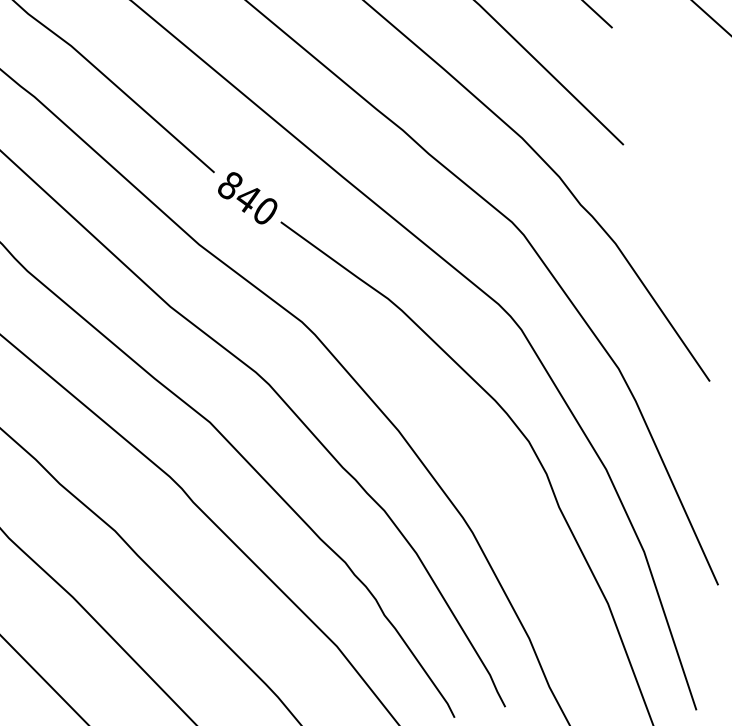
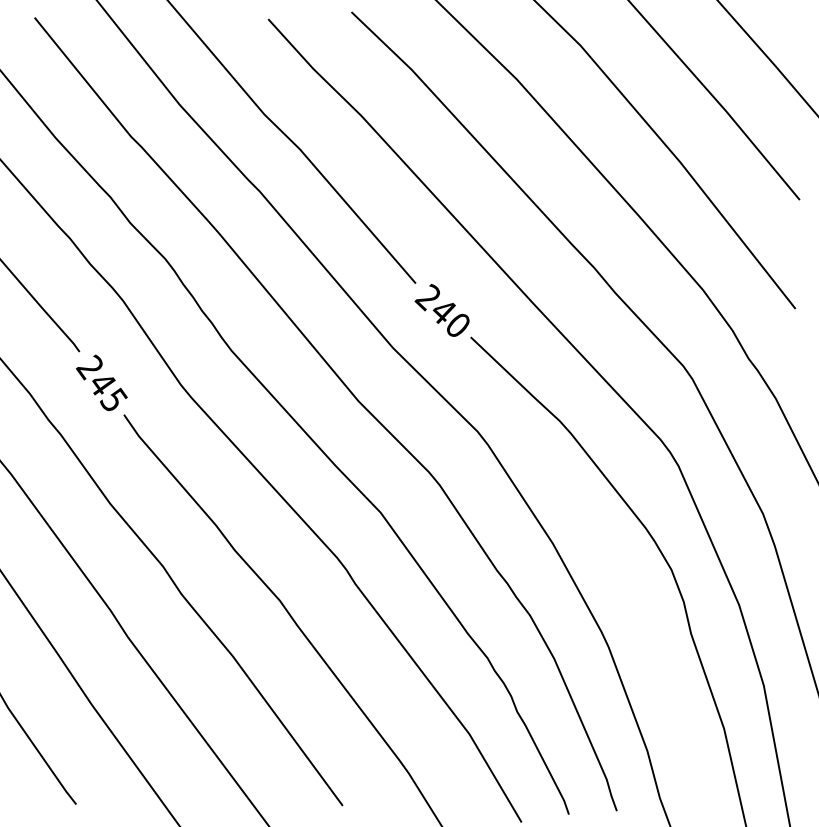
text: (228, 185) -> (427, 297), 840 -> 240

